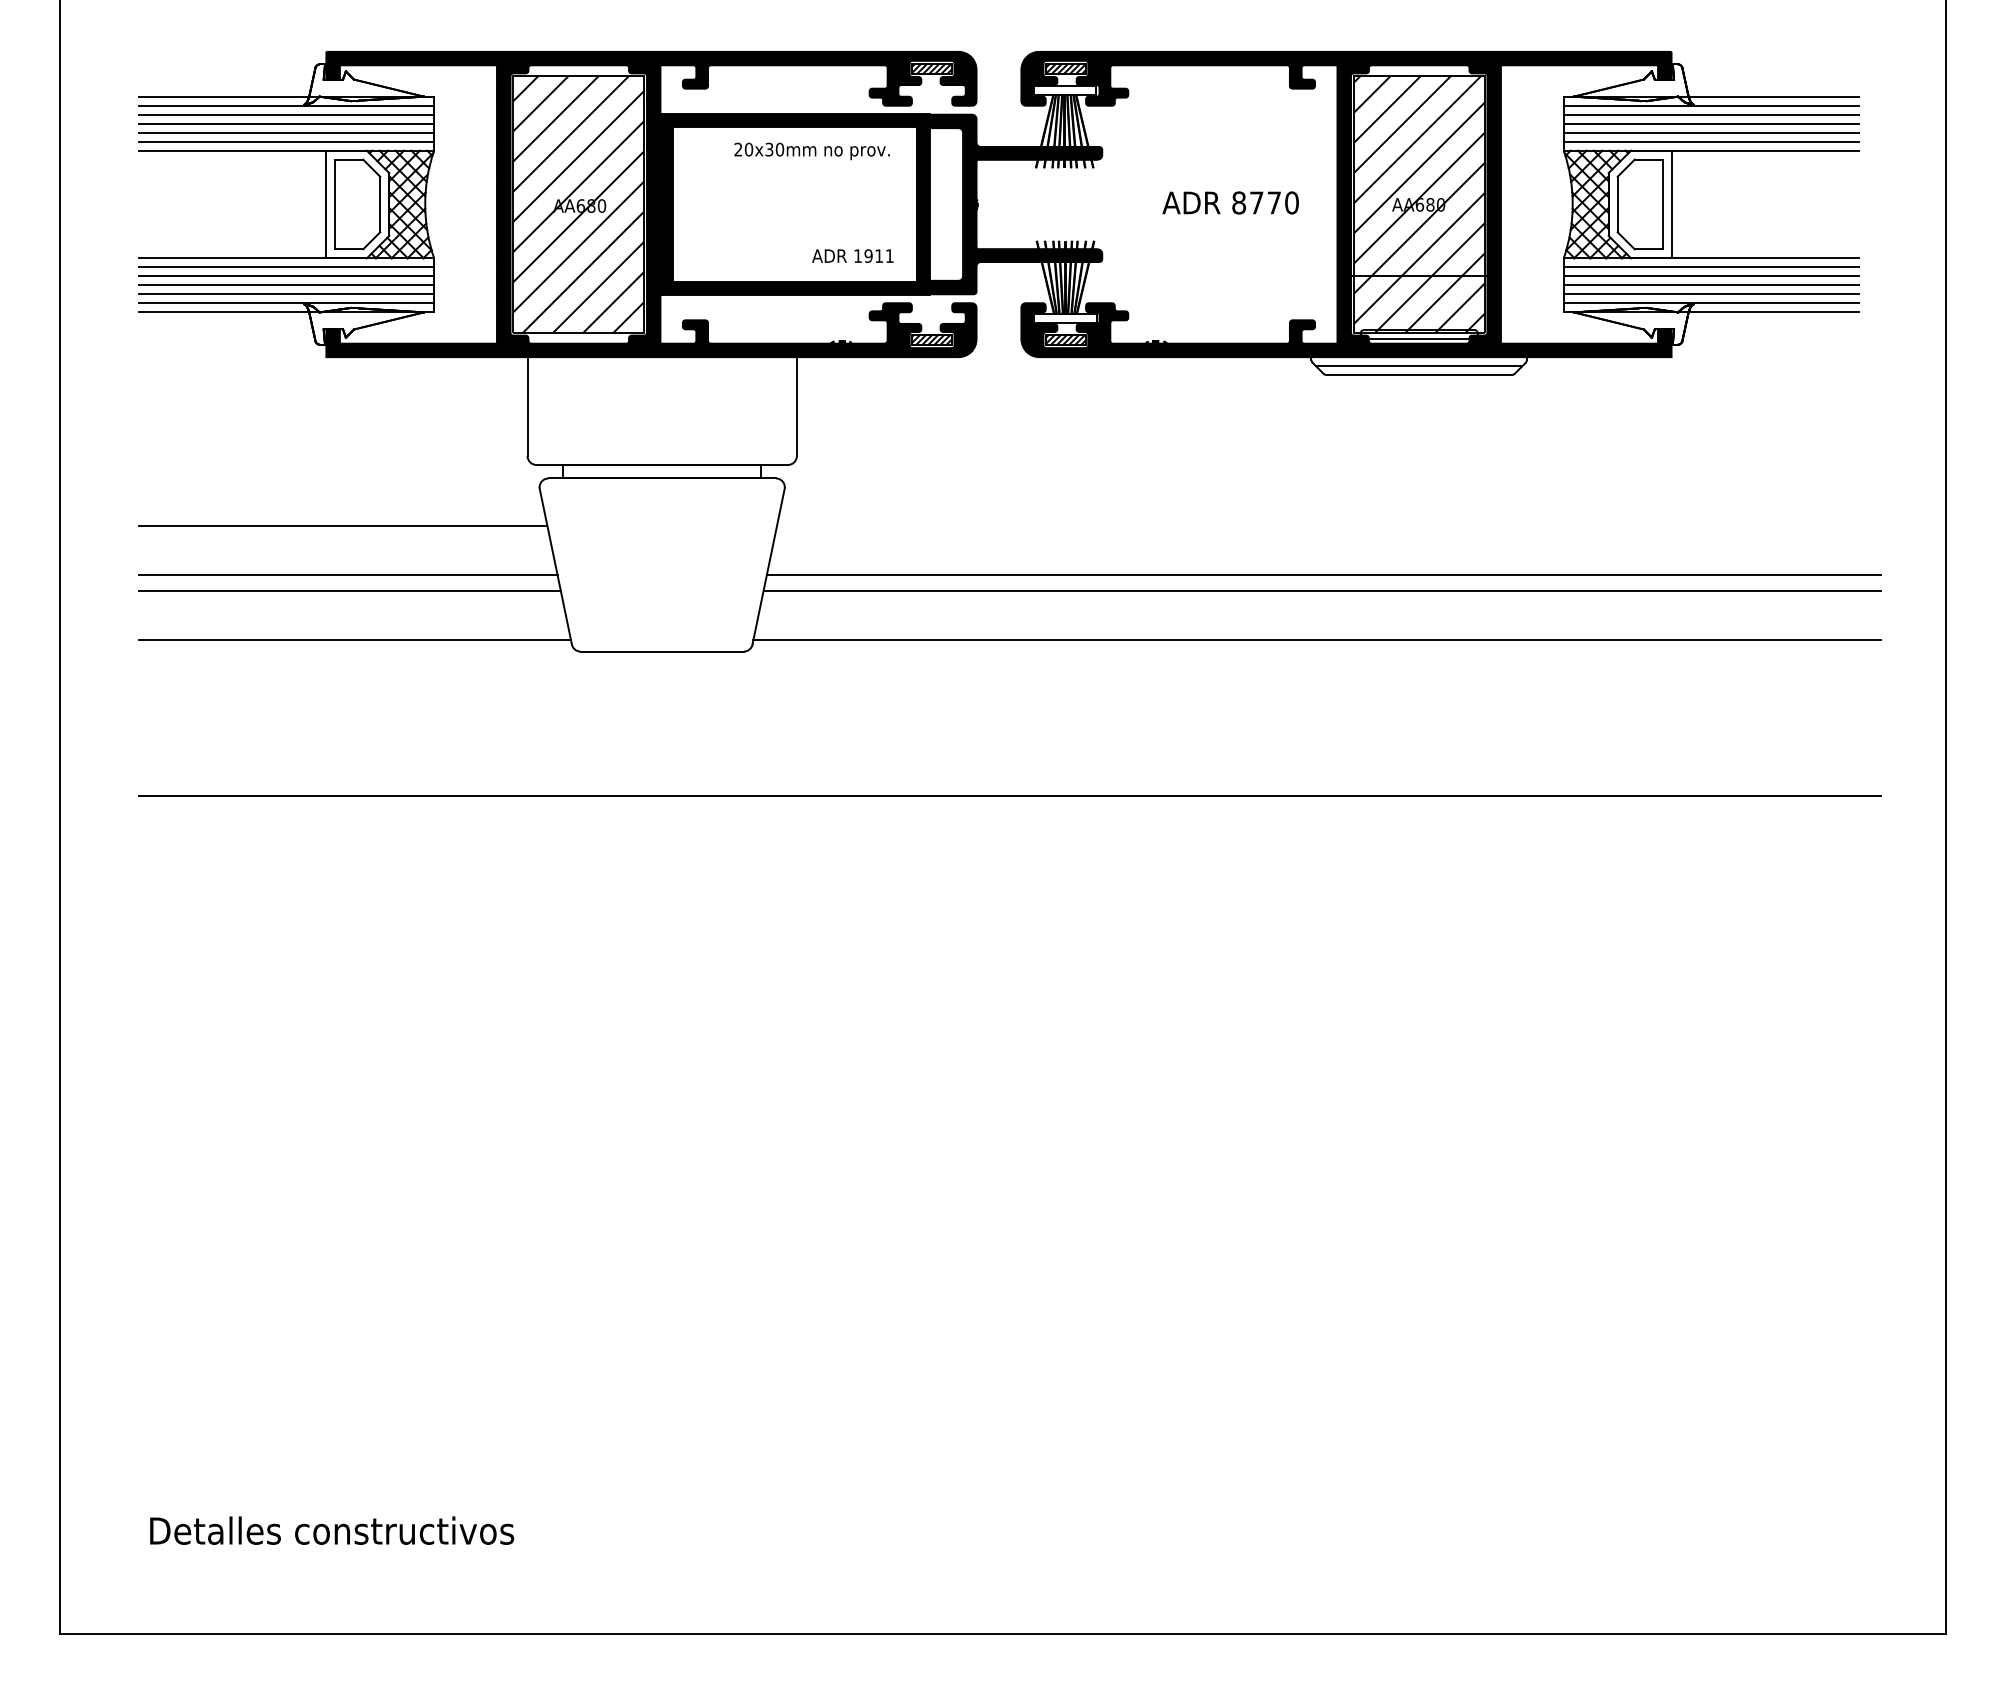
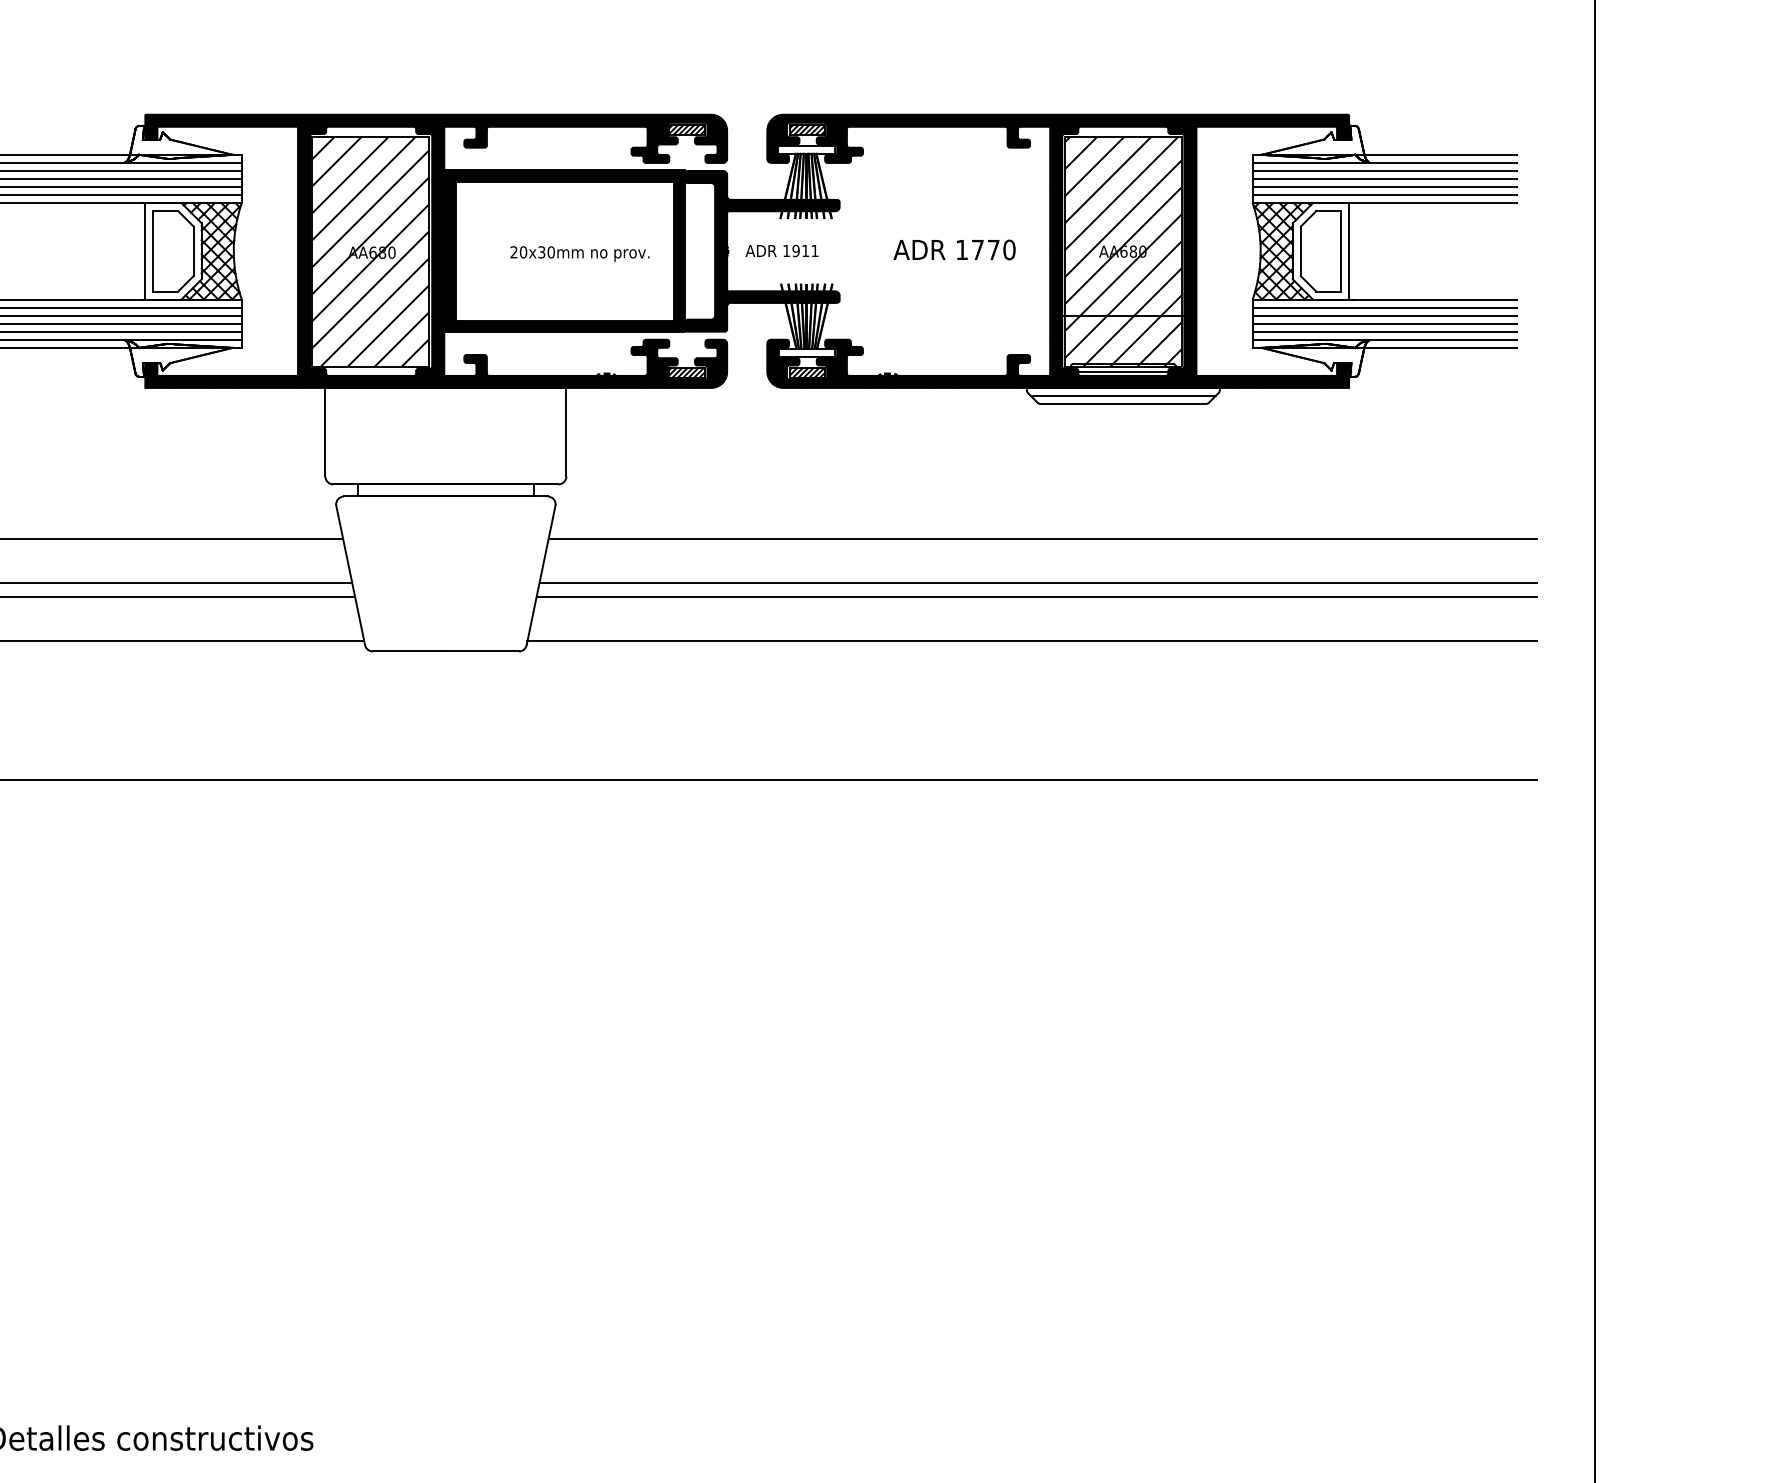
text: (811, 151) -> (579, 254), moved
text: (1238, 202) -> (961, 249), 8770 -> 1770
text: (852, 255) -> (781, 250), moved
line: (1329, 525) -> (1043, 538), added

